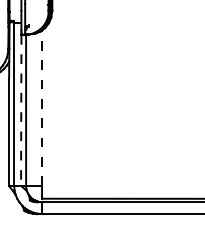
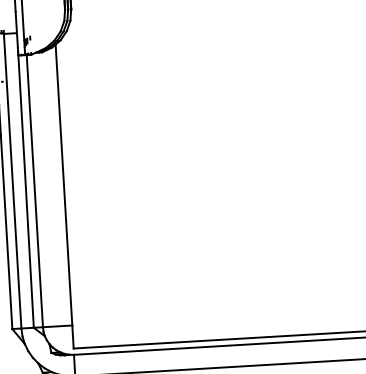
line: (42, 108) -> (64, 185), dashed -> solid
line: (21, 110) -> (26, 191), dashed -> solid

